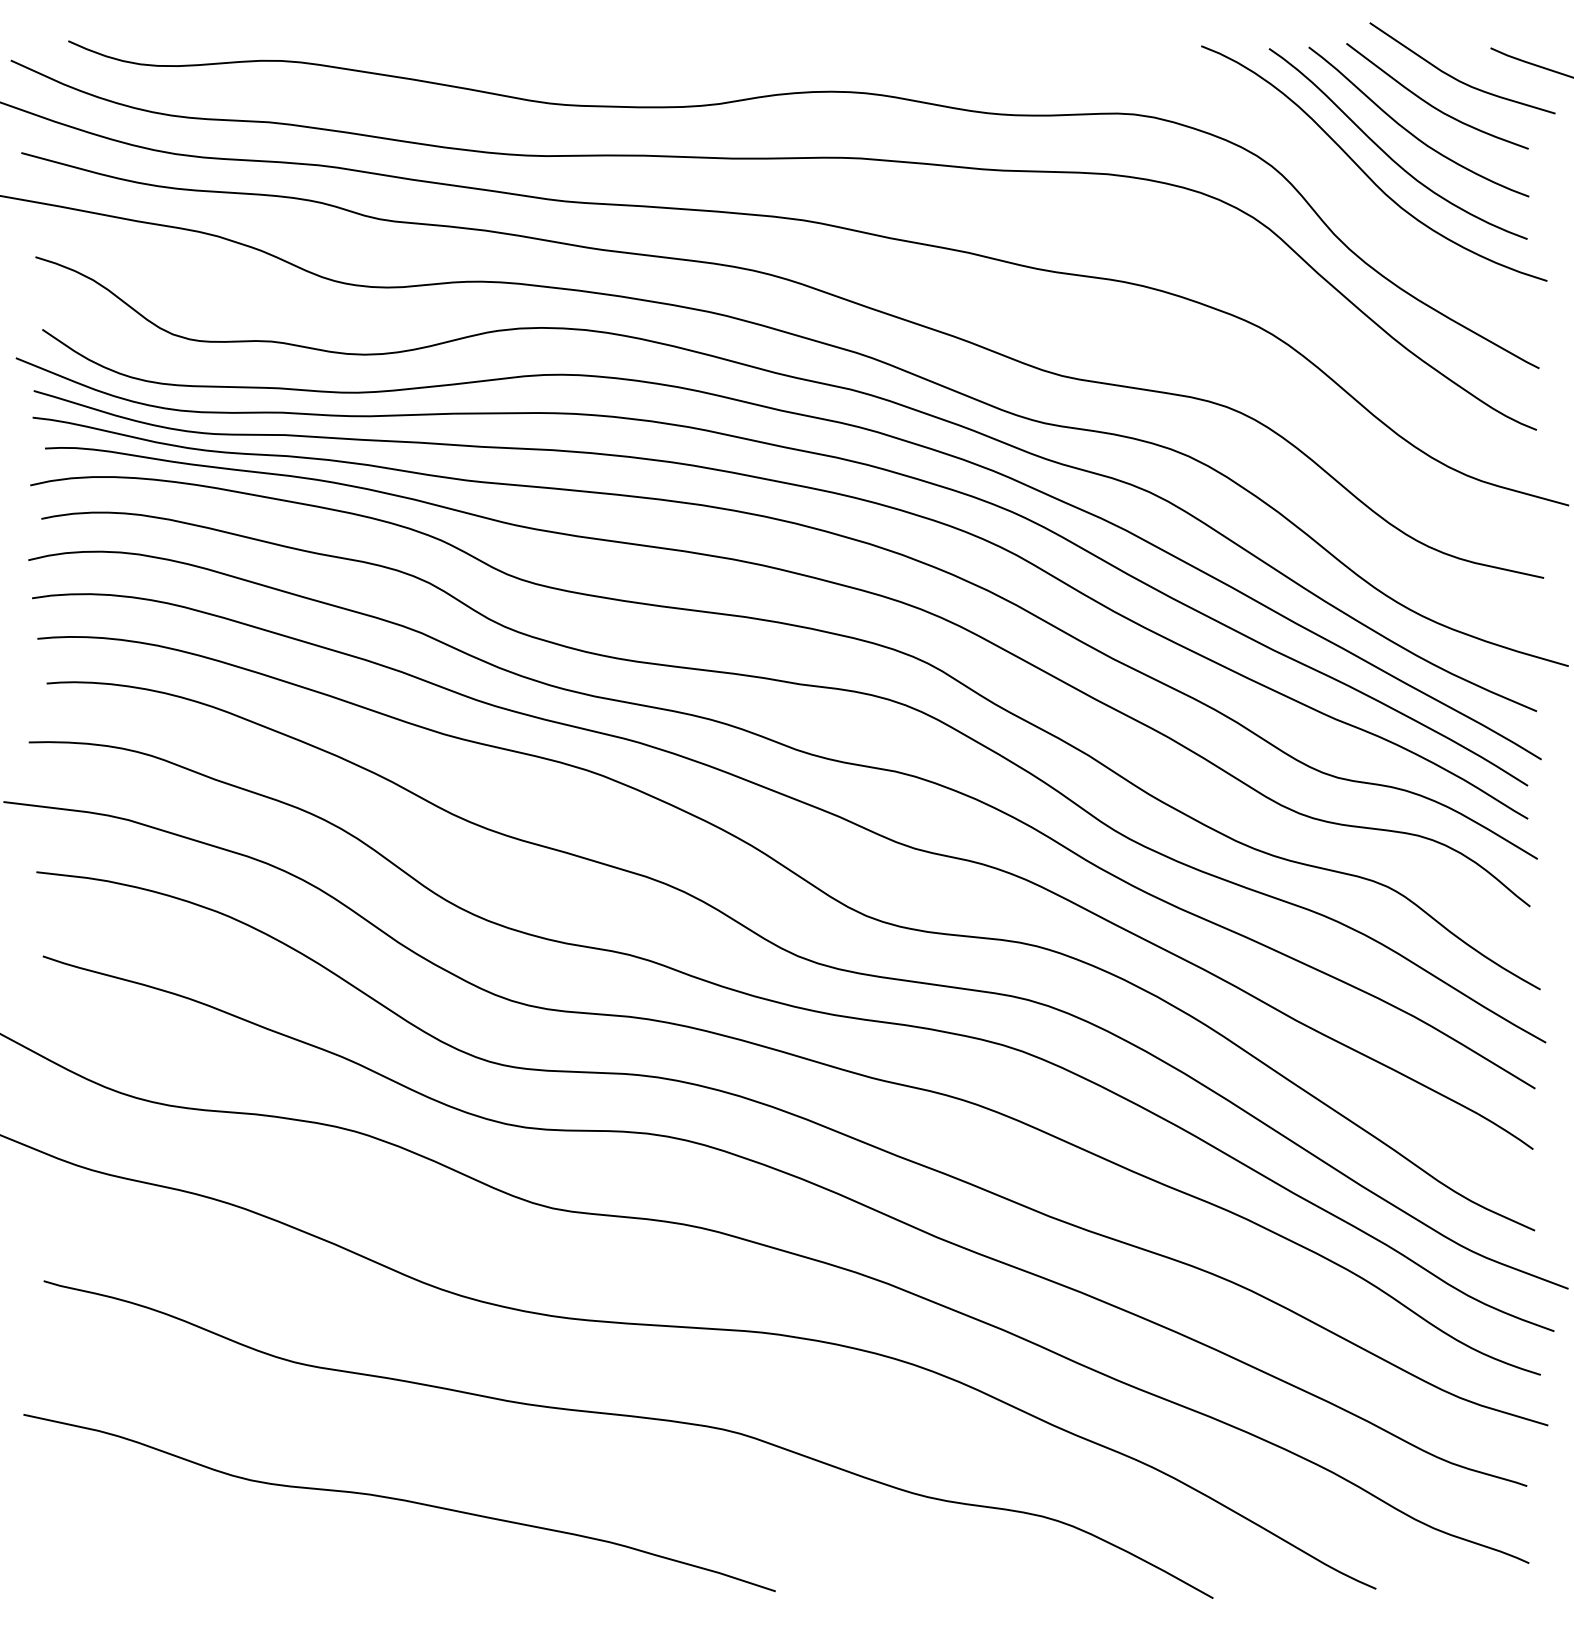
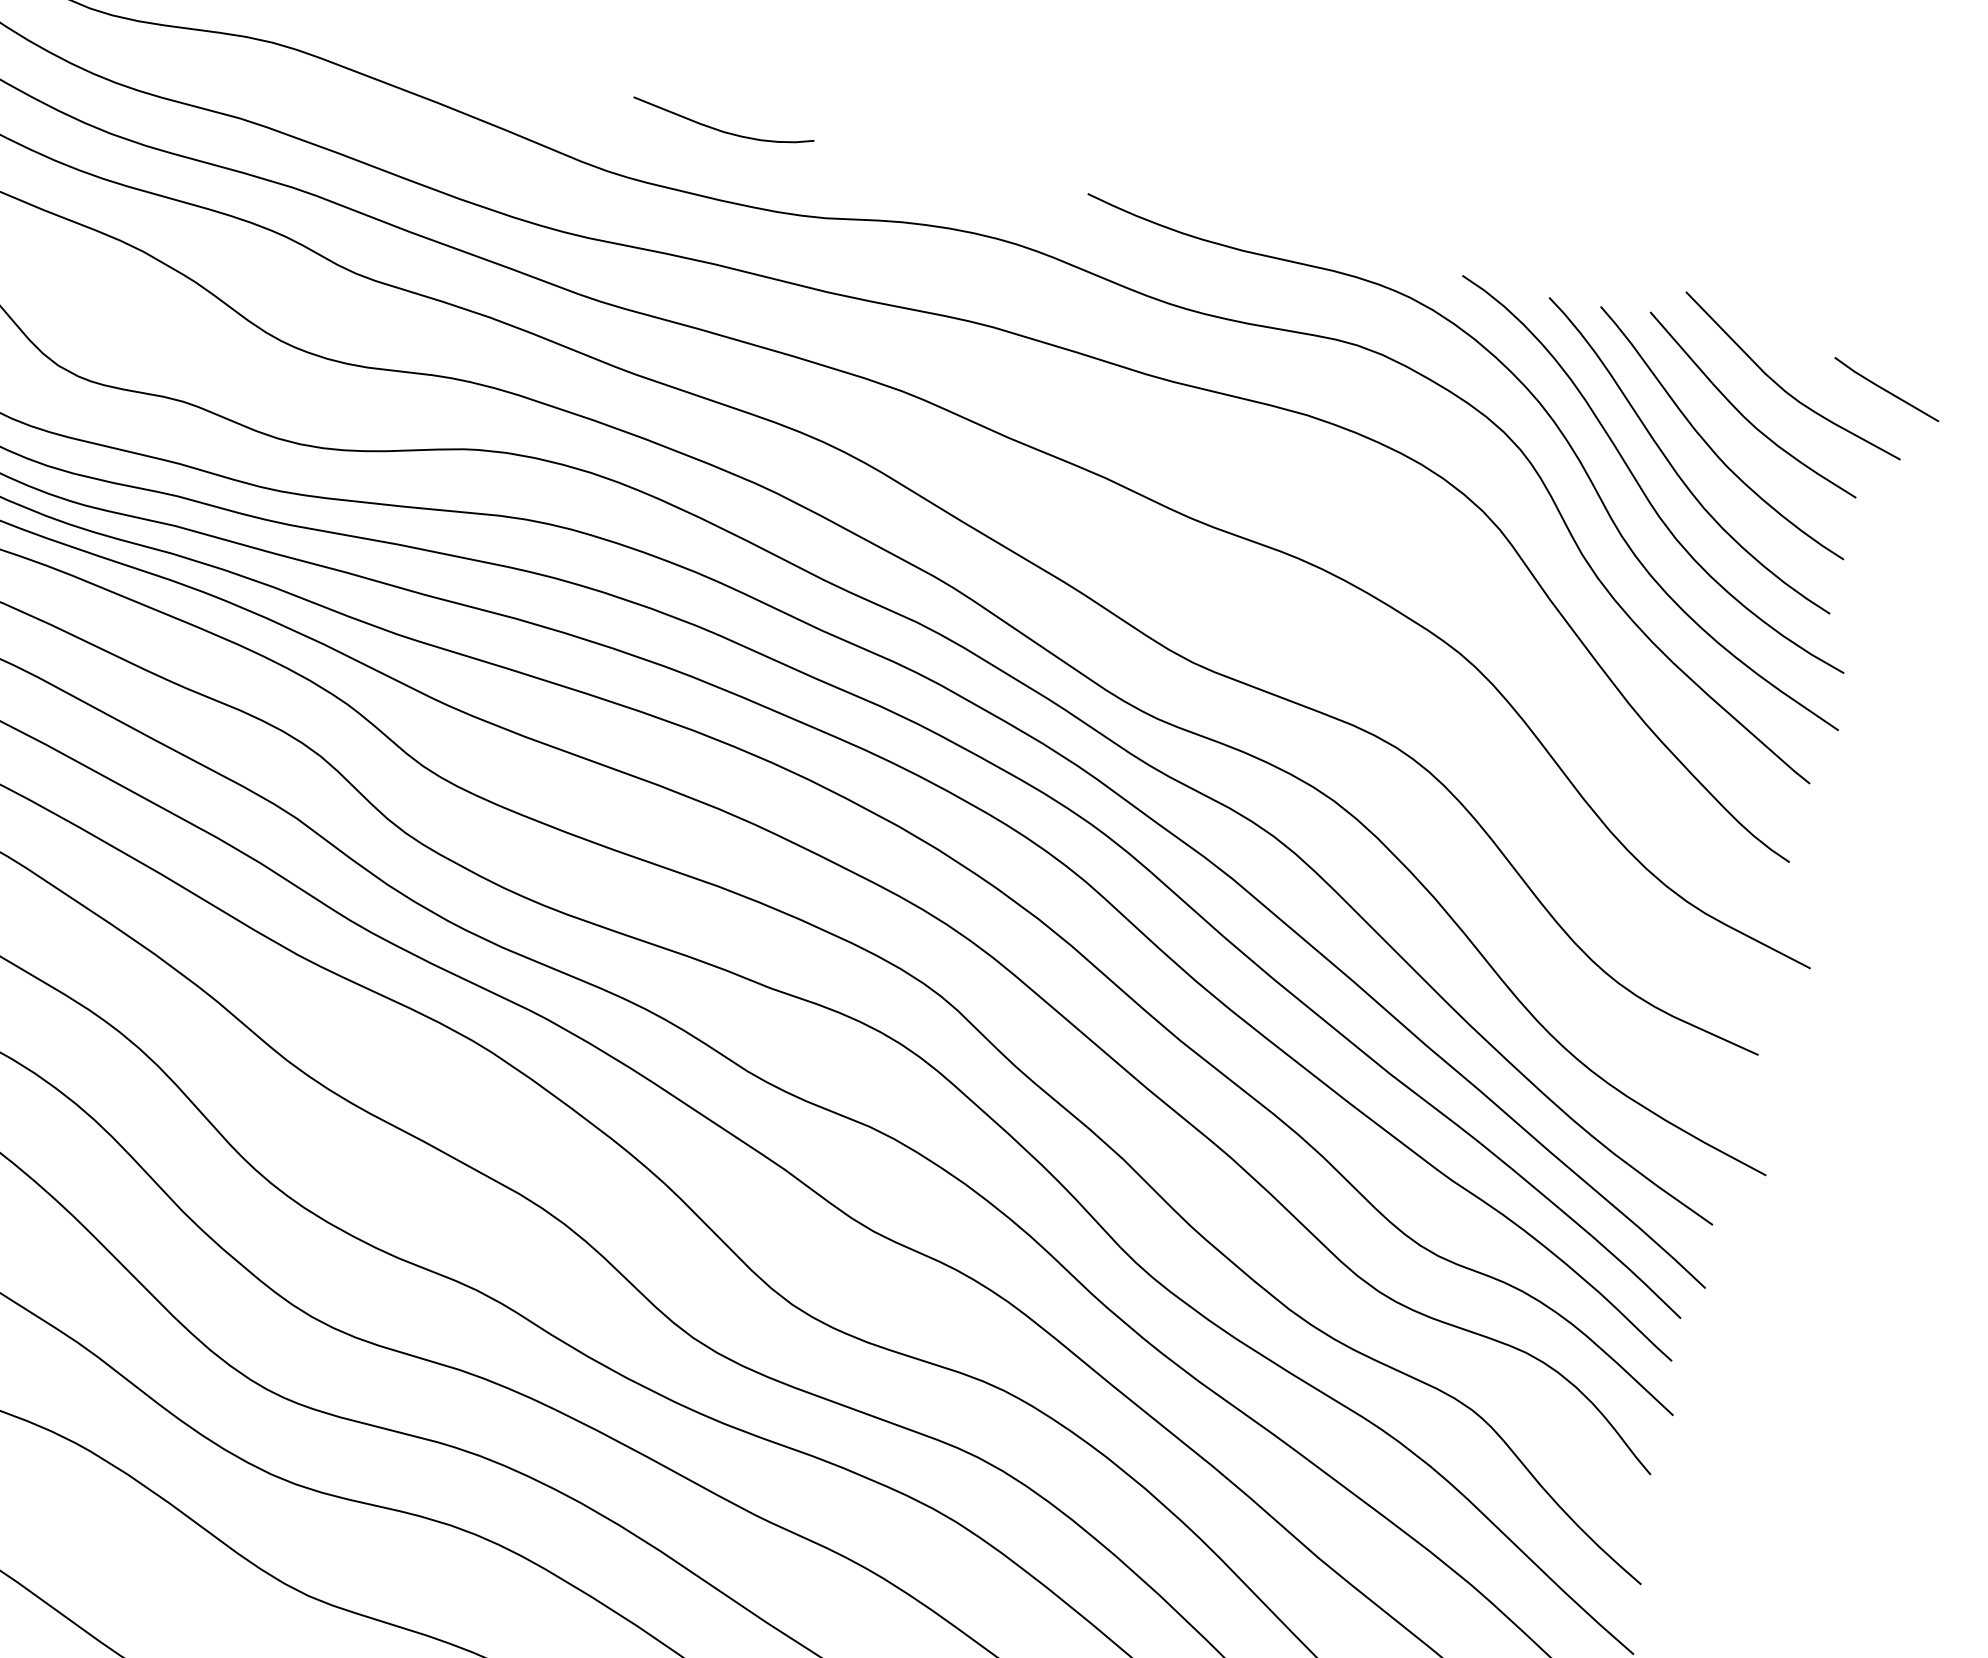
curve: (627, 54) -> (720, 129), added
curve: (1275, 127) -> (1535, 400), added

